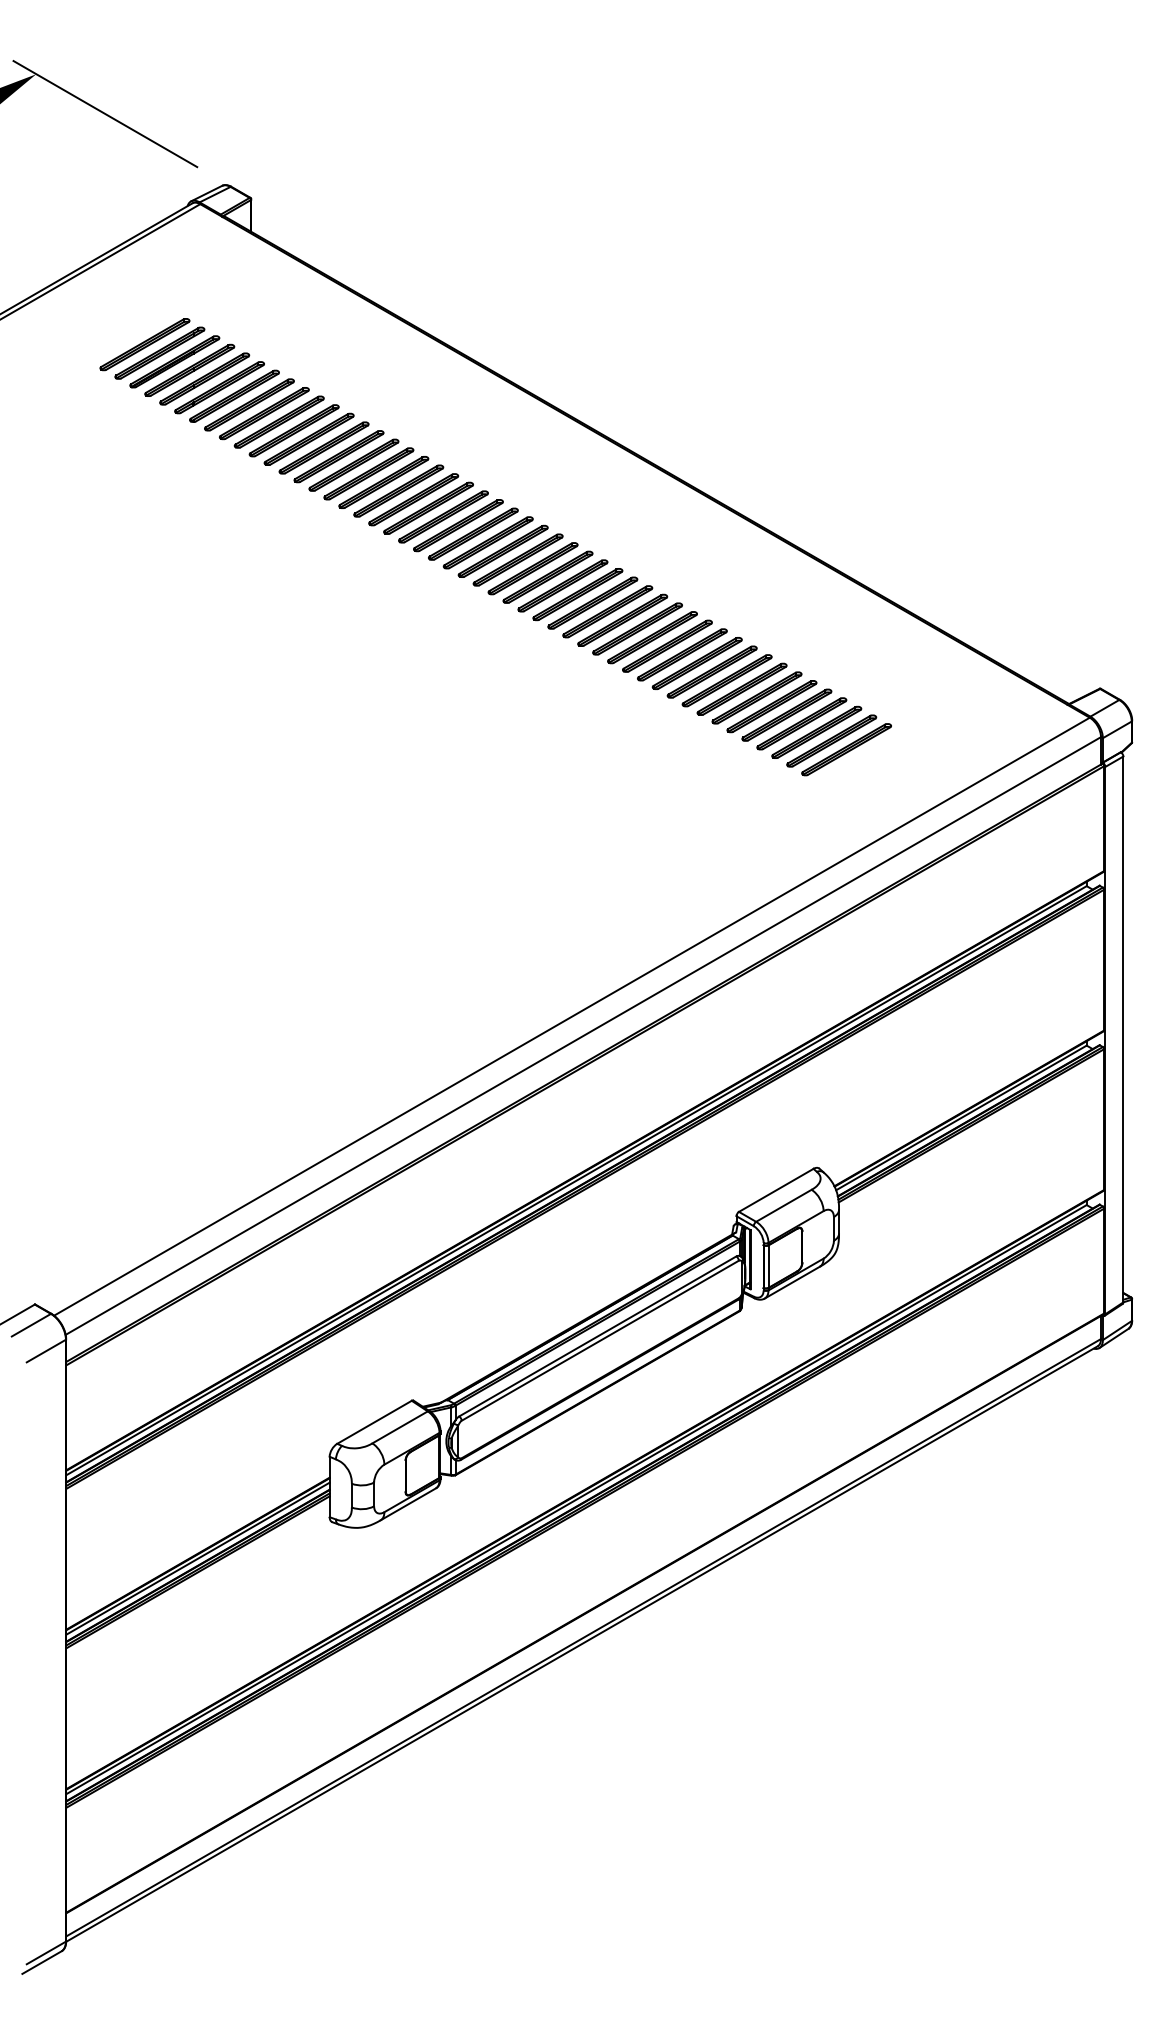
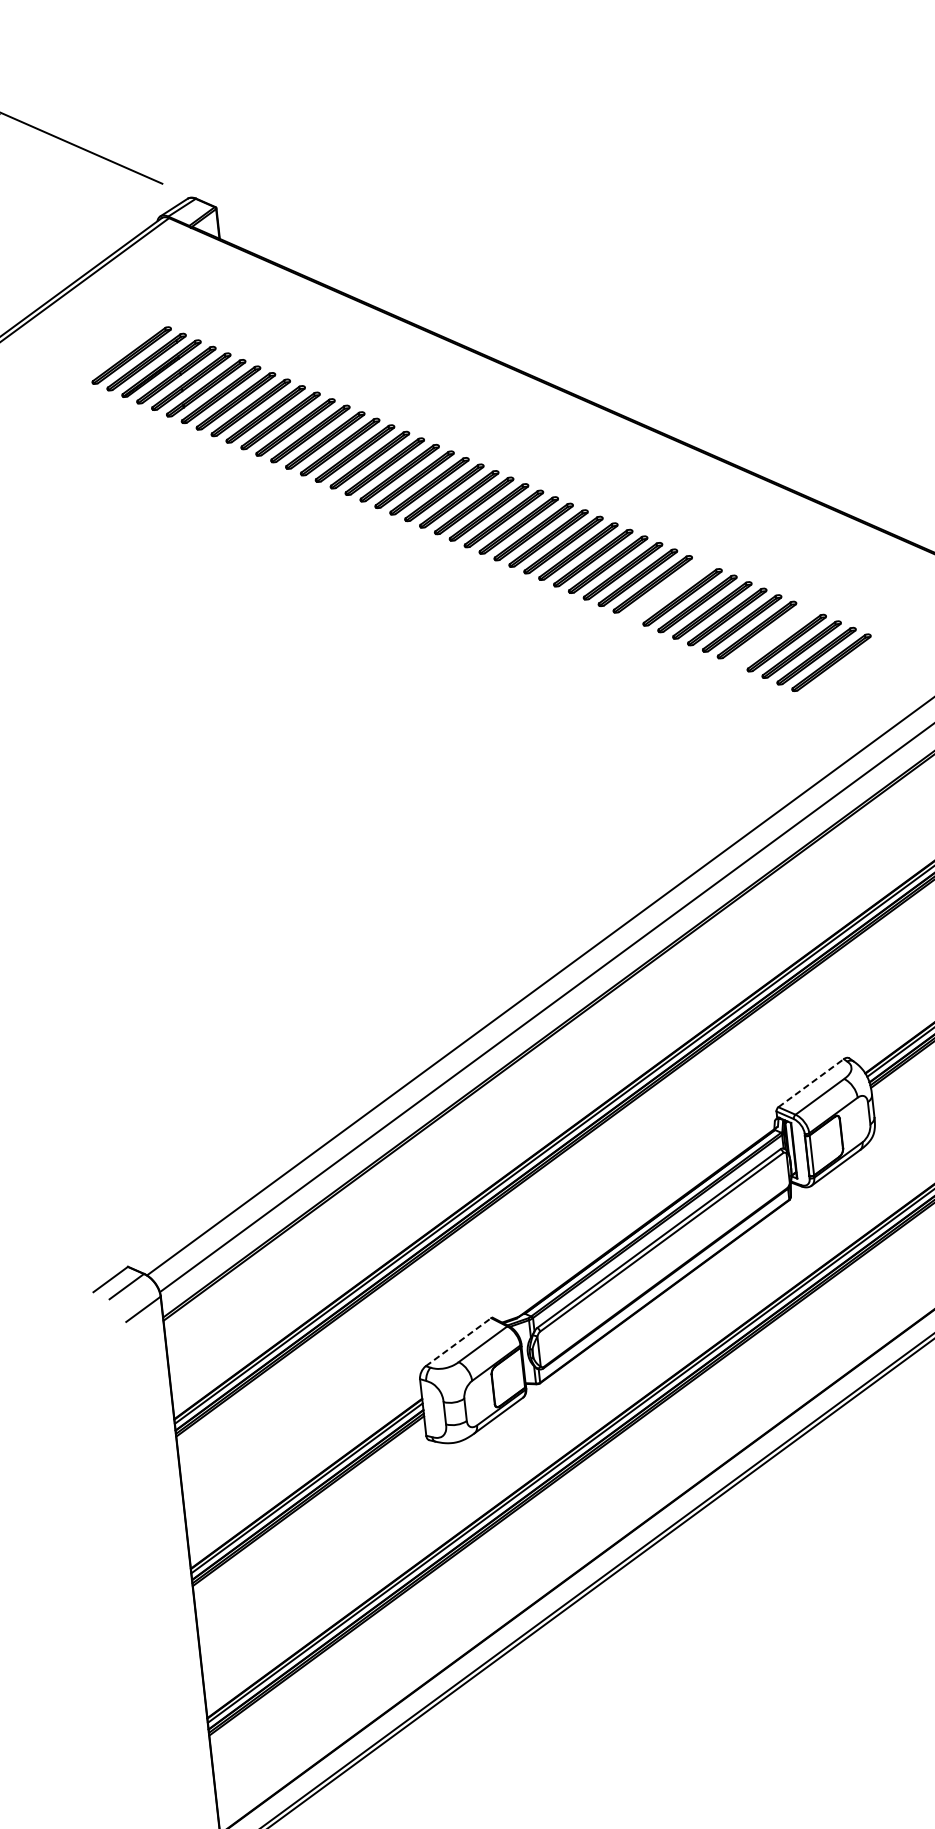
part: (682, 654) -> (667, 590), removed
part: (786, 714) -> (771, 635), removed
line: (776, 1190) -> (811, 1083), solid -> dashed
line: (374, 1422) -> (458, 1342), solid -> dashed

